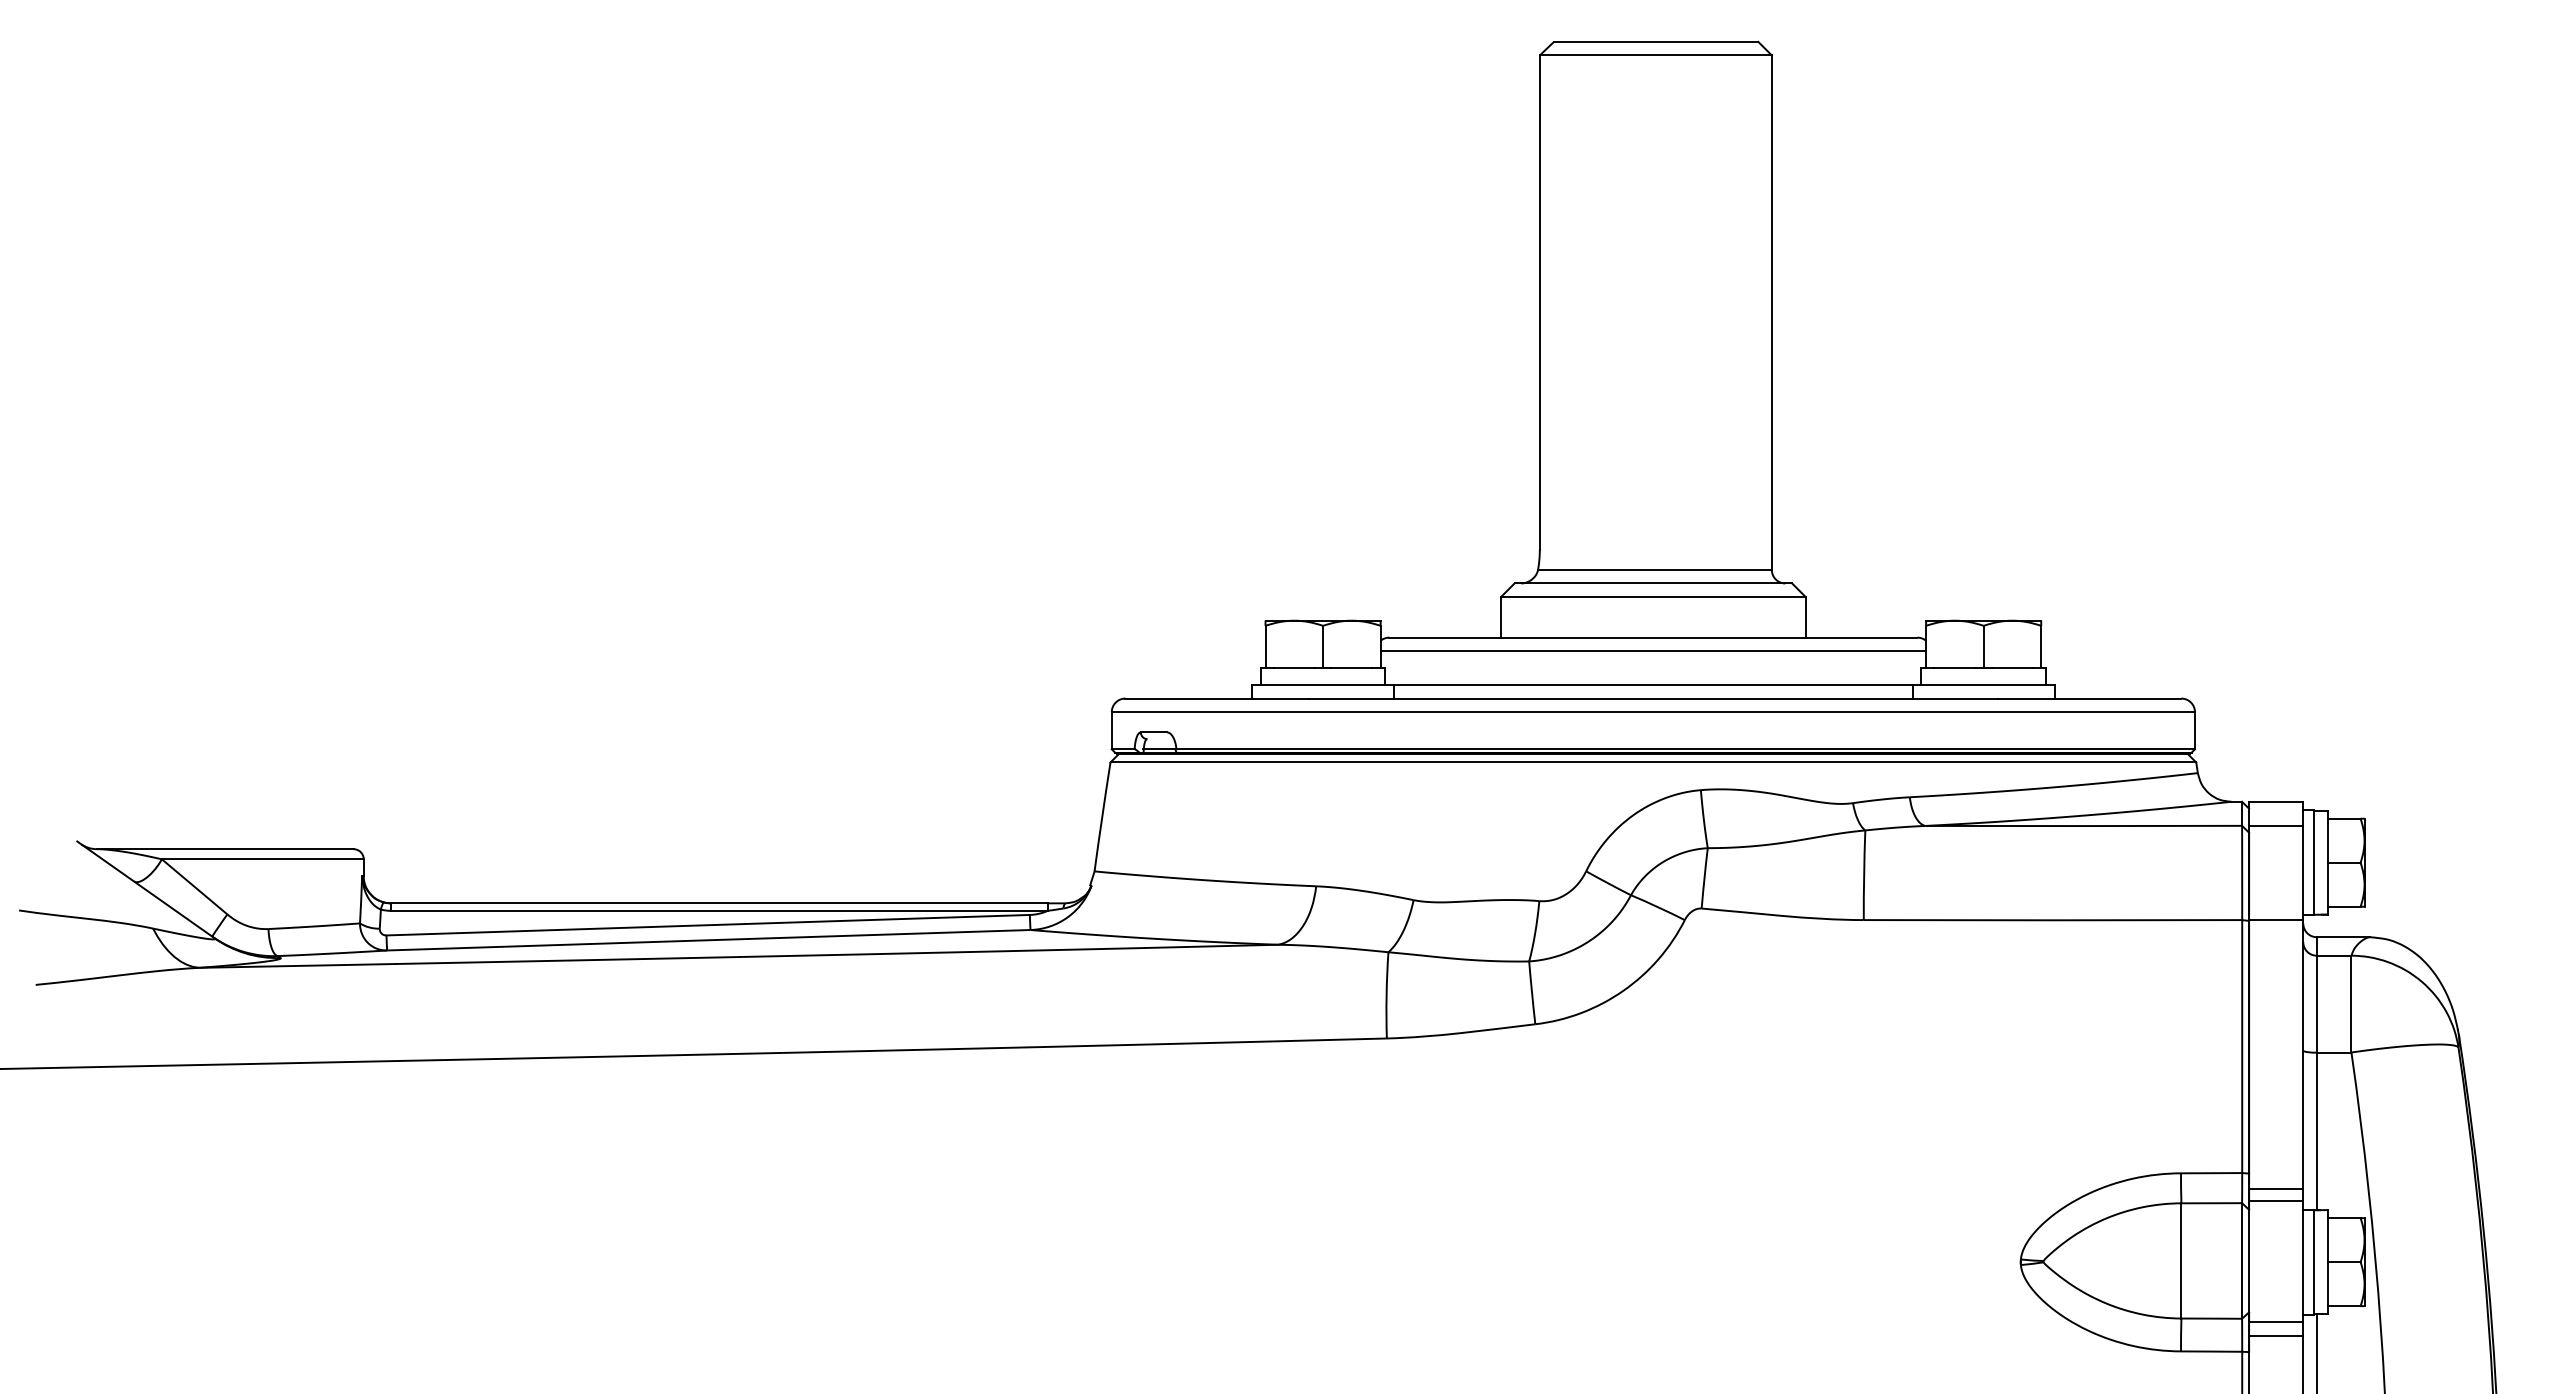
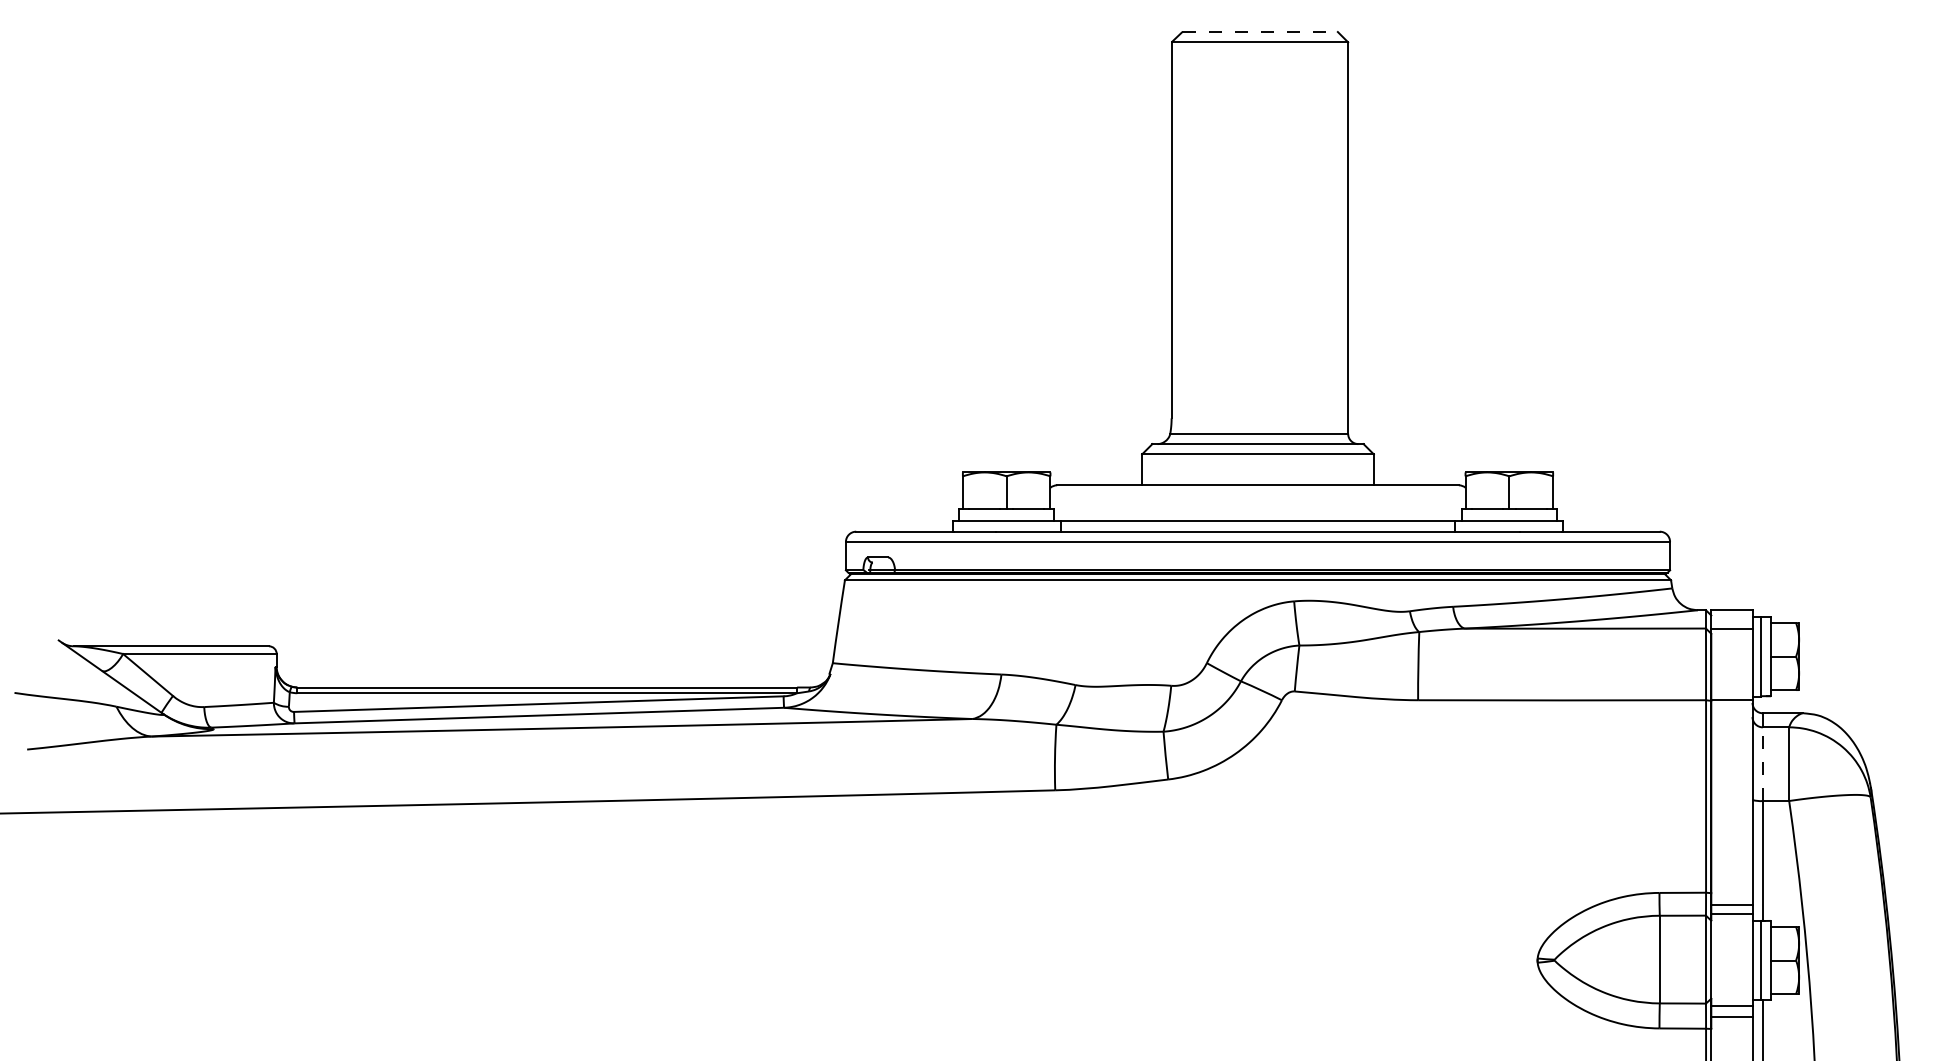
line: (1656, 41) -> (1260, 31), solid -> dashed
line: (1653, 651) -> (1258, 495), removed
line: (2316, 1003) -> (1762, 763), solid -> dashed

